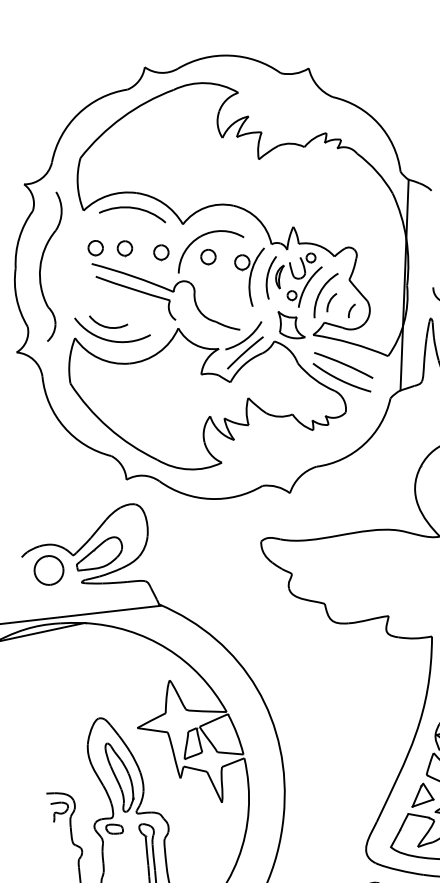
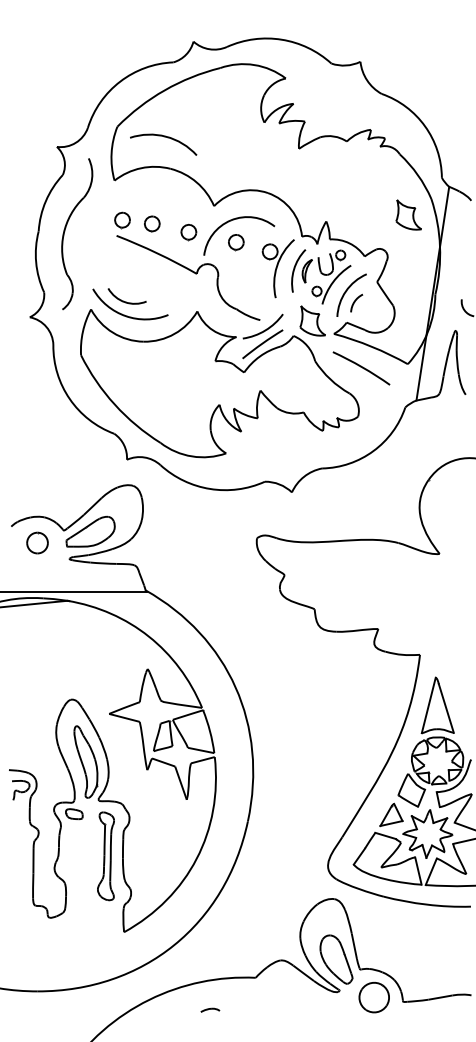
curve: (132, 208) -> (164, 137), moved
part: (372, 211) -> (408, 214), added
part: (137, 291) -> (159, 269), removed
curve: (351, 310) -> (375, 313), removed
curve: (341, 379) -> (357, 382), removed
part: (48, 569) -> (37, 542), size x0.7

